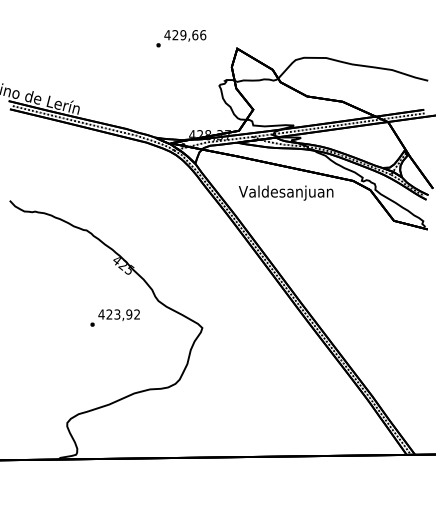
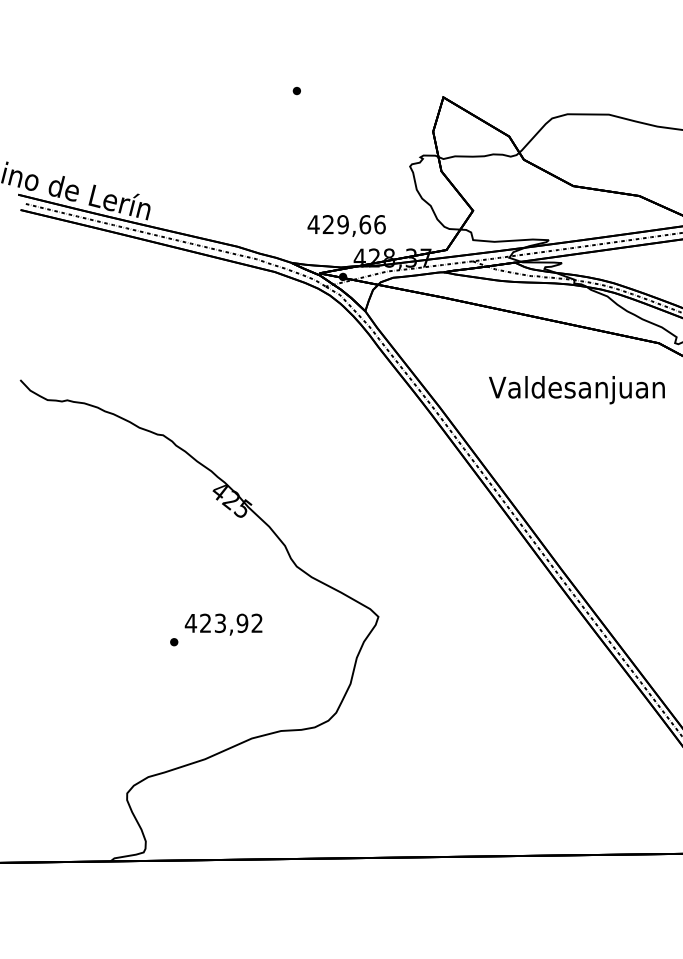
text: (185, 35) -> (347, 225), moved
text: (285, 192) -> (575, 388), moved
text: (114, 317) -> (214, 628), moved

